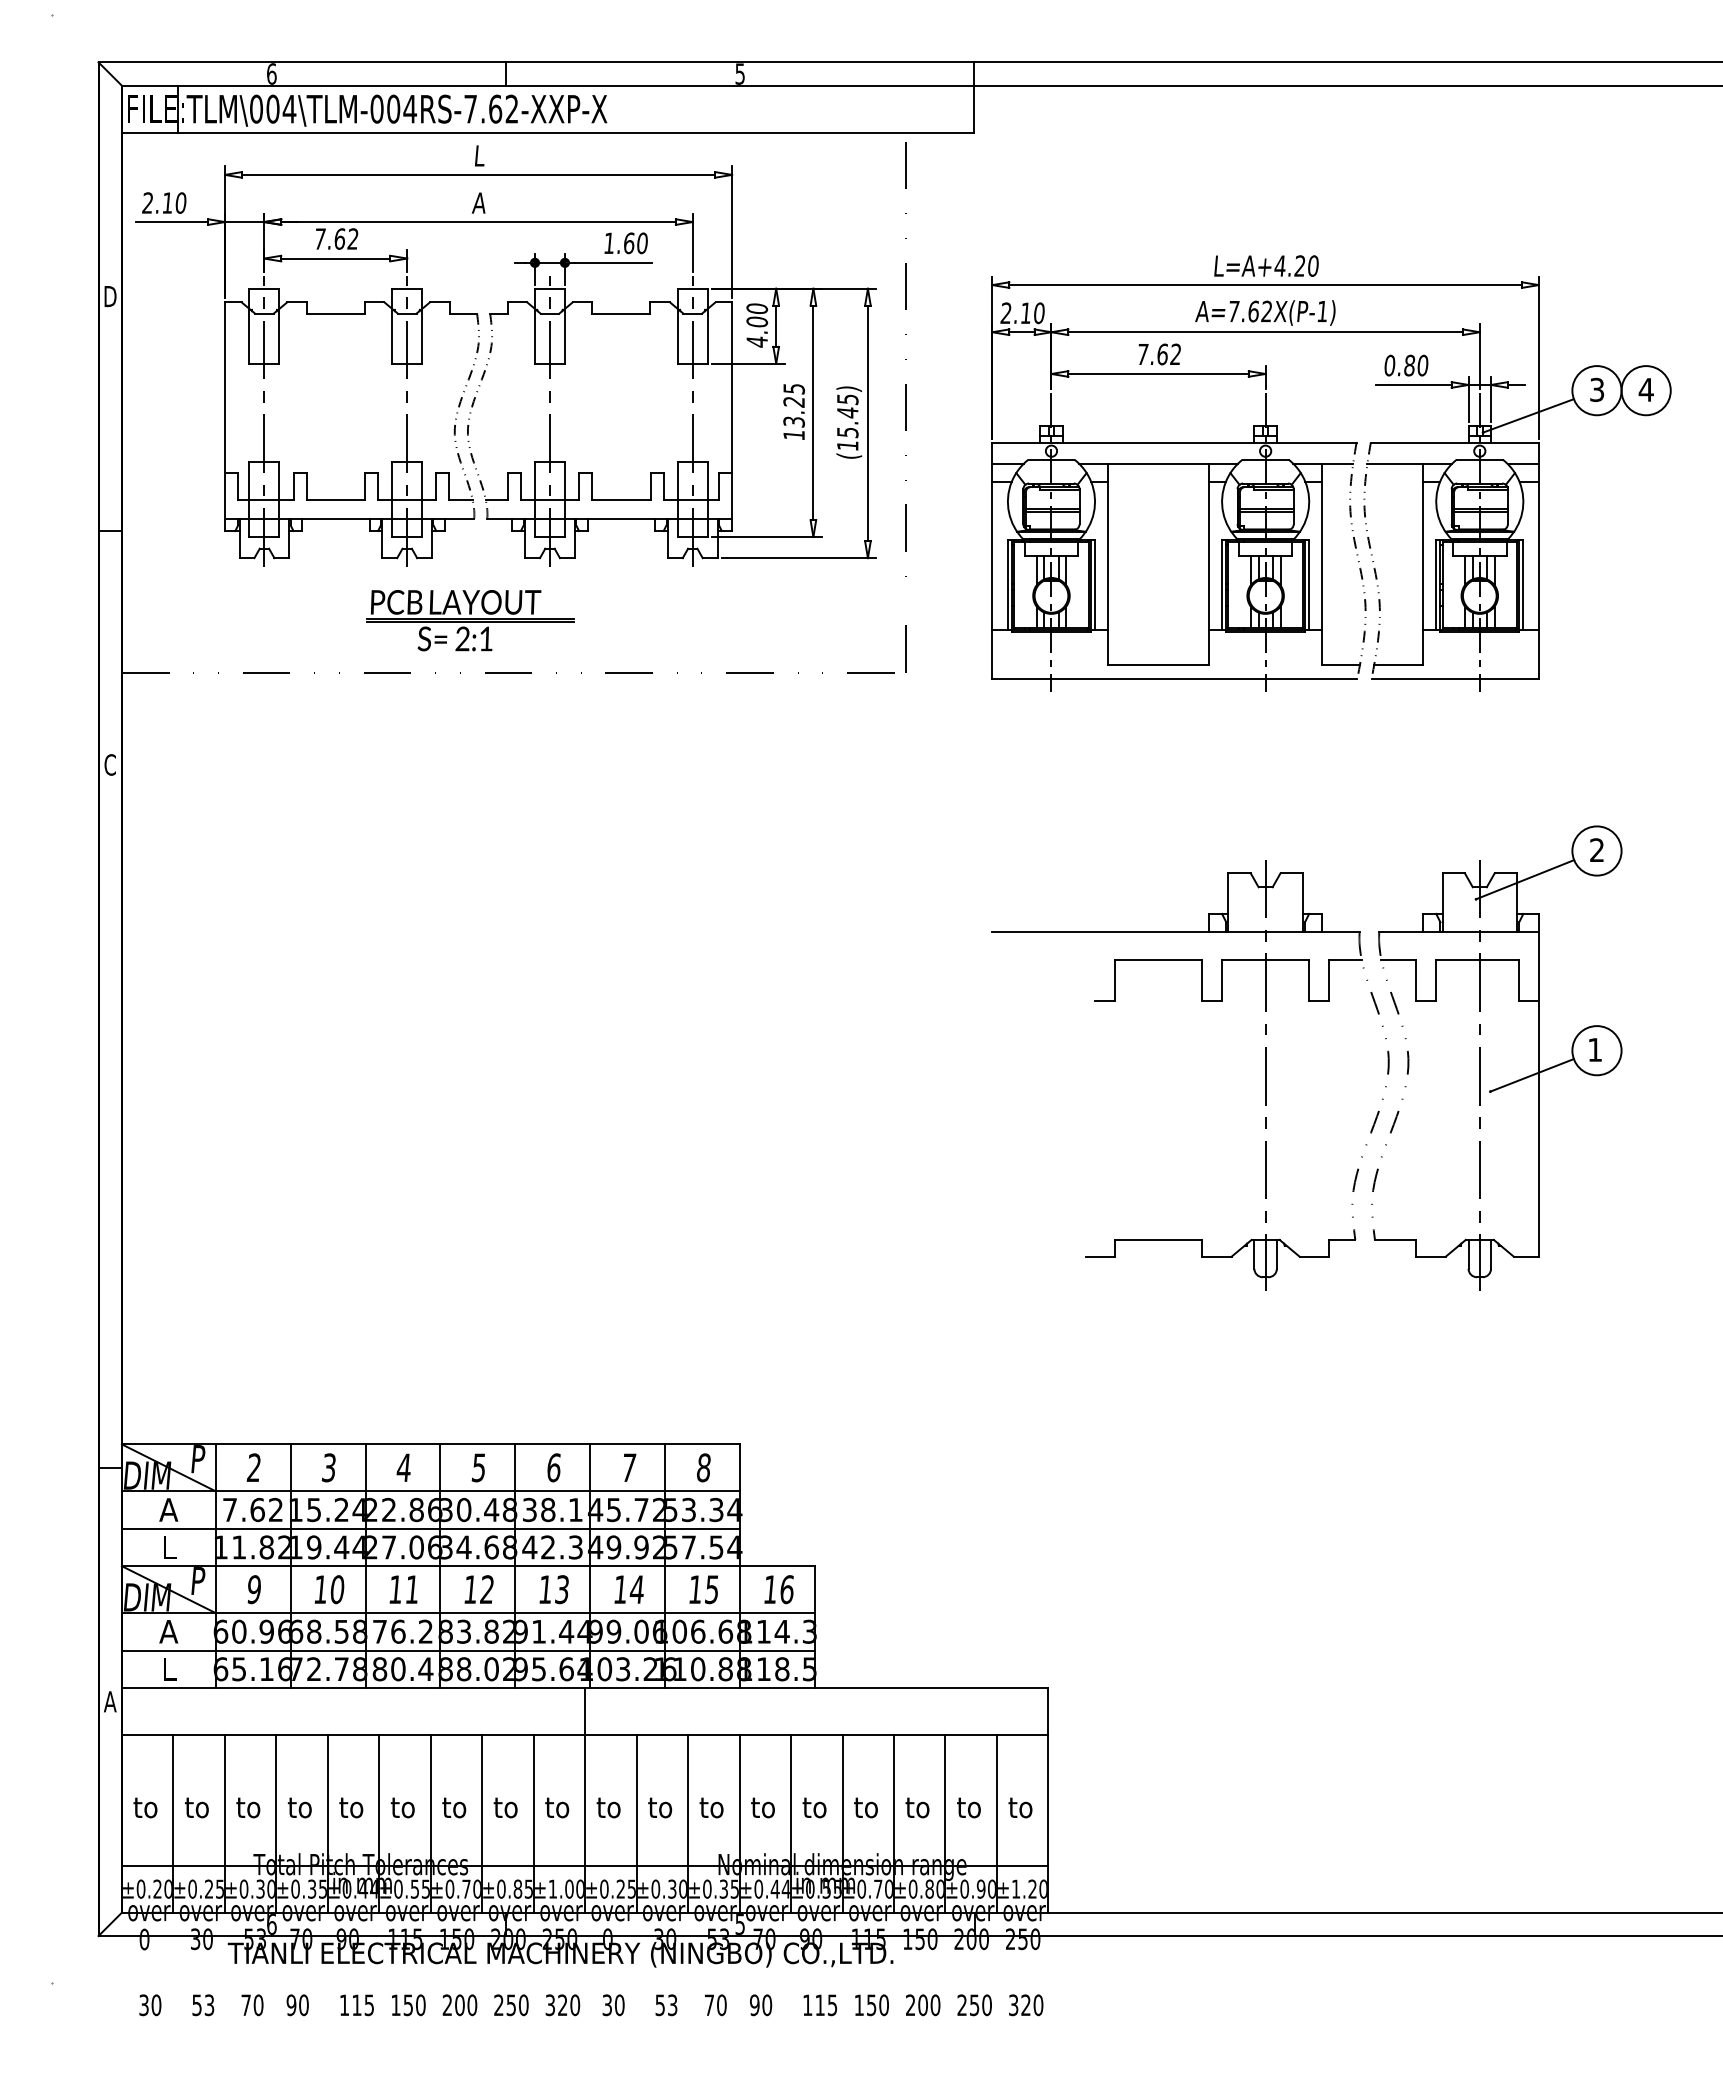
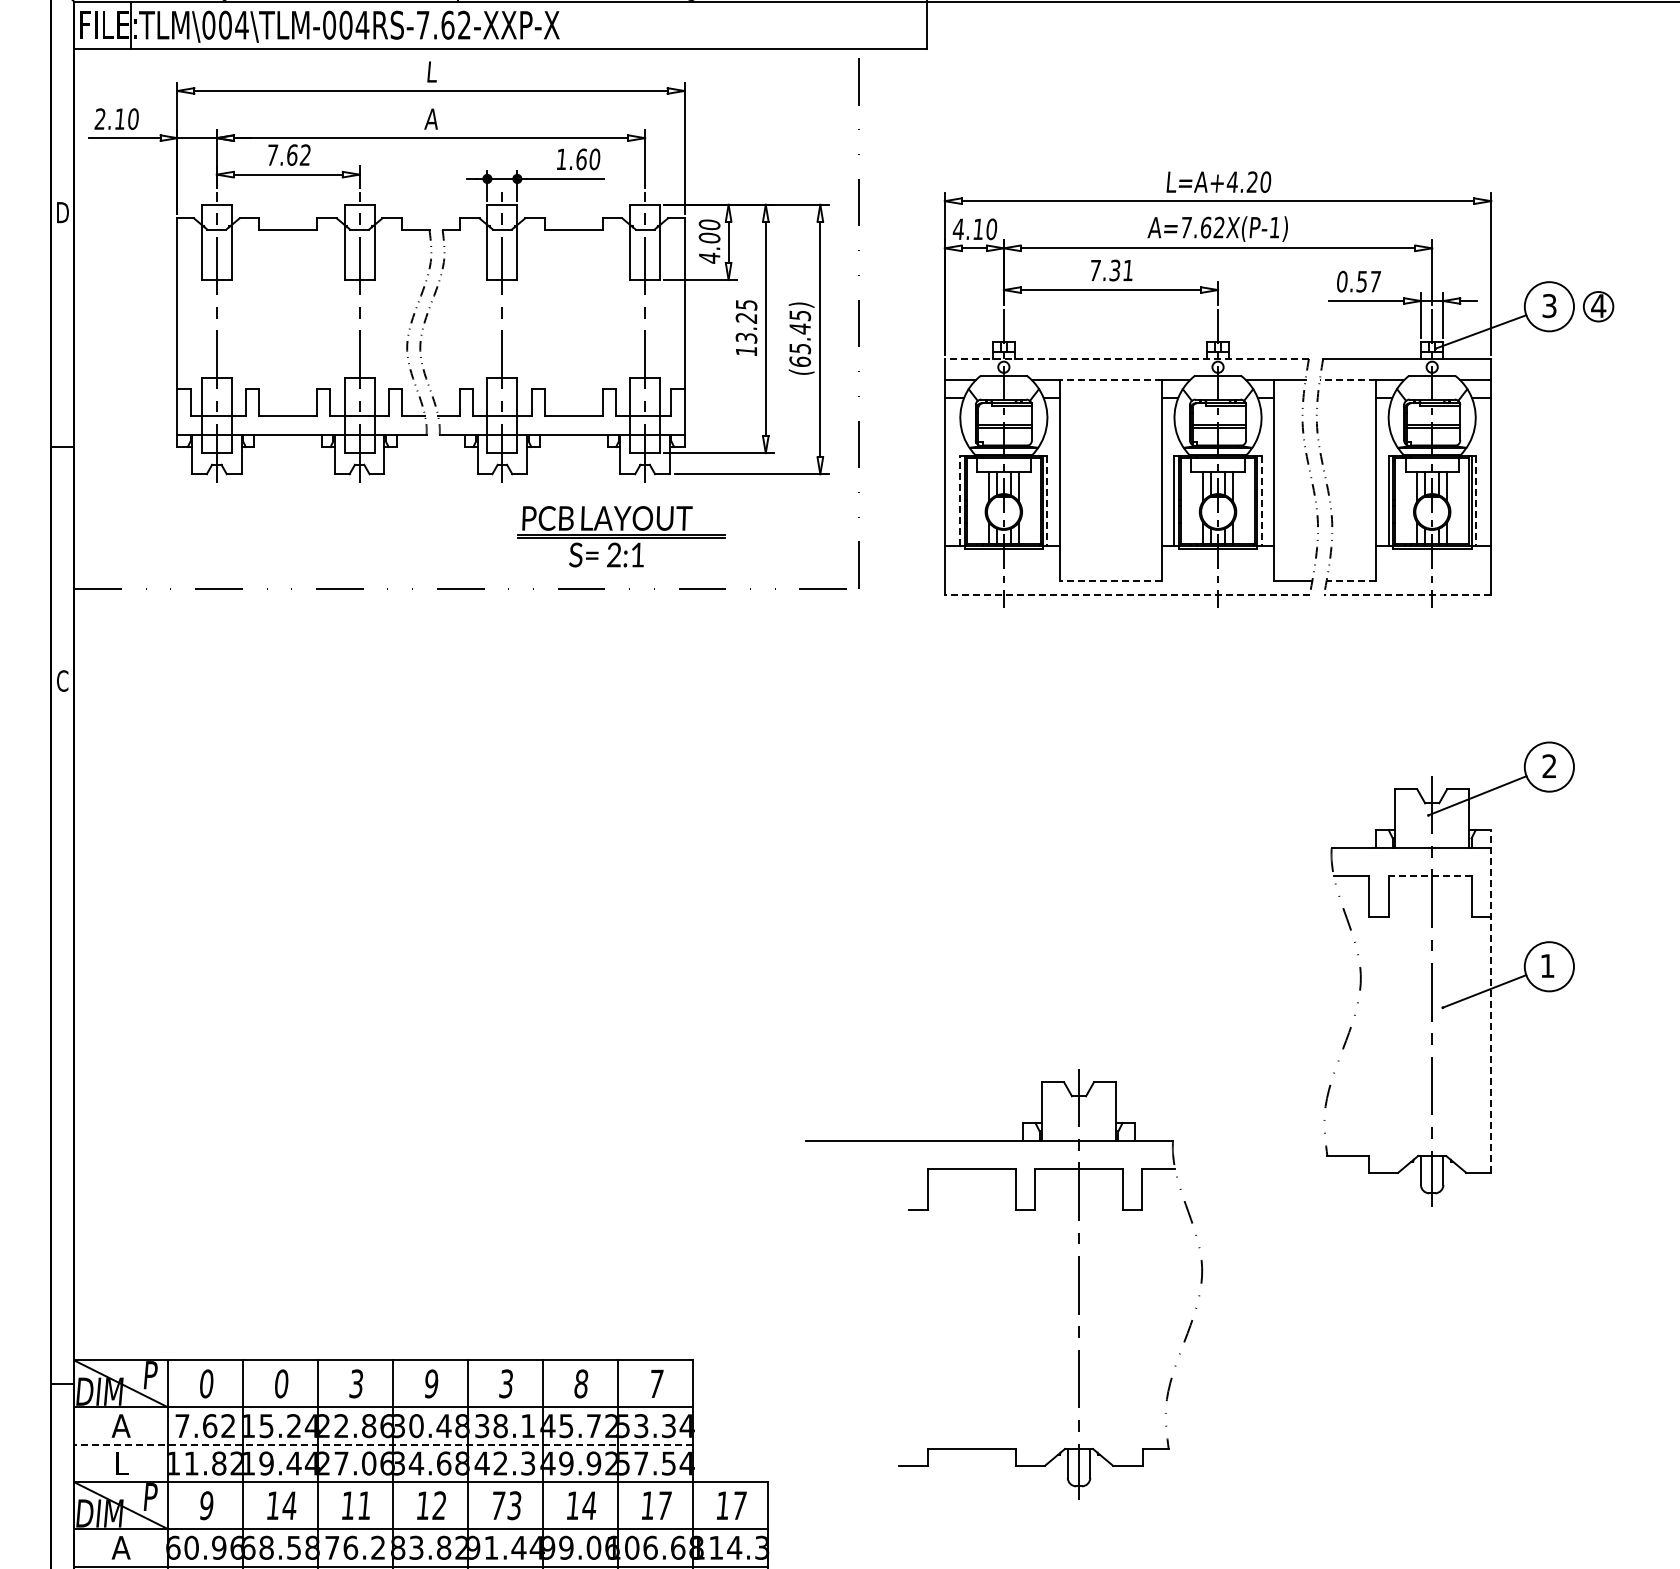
text: (1005, 312) -> (957, 228), 2.10 -> 4.10
text: (1168, 354) -> (1120, 270), 7.62 -> 7.31
text: (1416, 365) -> (1368, 281), 0.80 -> 0.57
circle: (1645, 390) -> (1597, 306), size x0.6
line: (1173, 442) -> (1125, 358), solid -> dashed
text: (847, 445) -> (799, 361), (15.45) -> (65.45)
line: (1158, 463) -> (1110, 379), solid -> dashed
line: (1395, 463) -> (1347, 379), solid -> dashed
line: (1007, 584) -> (959, 500), solid -> dashed
line: (1095, 584) -> (1047, 500), solid -> dashed
line: (1309, 584) -> (1261, 500), solid -> dashed
line: (1523, 584) -> (1475, 500), solid -> dashed
part: (470, 620) -> (621, 536), moved
line: (1158, 664) -> (1110, 580), solid -> dashed
line: (1398, 664) -> (1350, 580), solid -> dashed
line: (1174, 678) -> (1126, 594), solid -> dashed
line: (1455, 678) -> (1407, 594), solid -> dashed
line: (1477, 960) -> (1429, 876), solid -> dashed
part: (1201, 1001) -> (1014, 1210), moved
line: (1538, 1084) -> (1490, 1000), solid -> dashed
text: (253, 1467) -> (205, 1383), 2 -> 0
text: (328, 1467) -> (280, 1383), 3 -> 0
text: (403, 1467) -> (355, 1383), 4 -> 3
text: (478, 1467) -> (430, 1383), 5 -> 9
text: (553, 1467) -> (505, 1383), 6 -> 3
text: (629, 1467) -> (581, 1383), 7 -> 8
text: (704, 1467) -> (656, 1383), 8 -> 7
line: (430, 1528) -> (382, 1444), solid -> dashed
text: (337, 1589) -> (289, 1505), 10 -> 14
text: (545, 1589) -> (497, 1505), 13 -> 73
text: (712, 1589) -> (664, 1505), 15 -> 17
text: (787, 1589) -> (739, 1505), 16 -> 17

